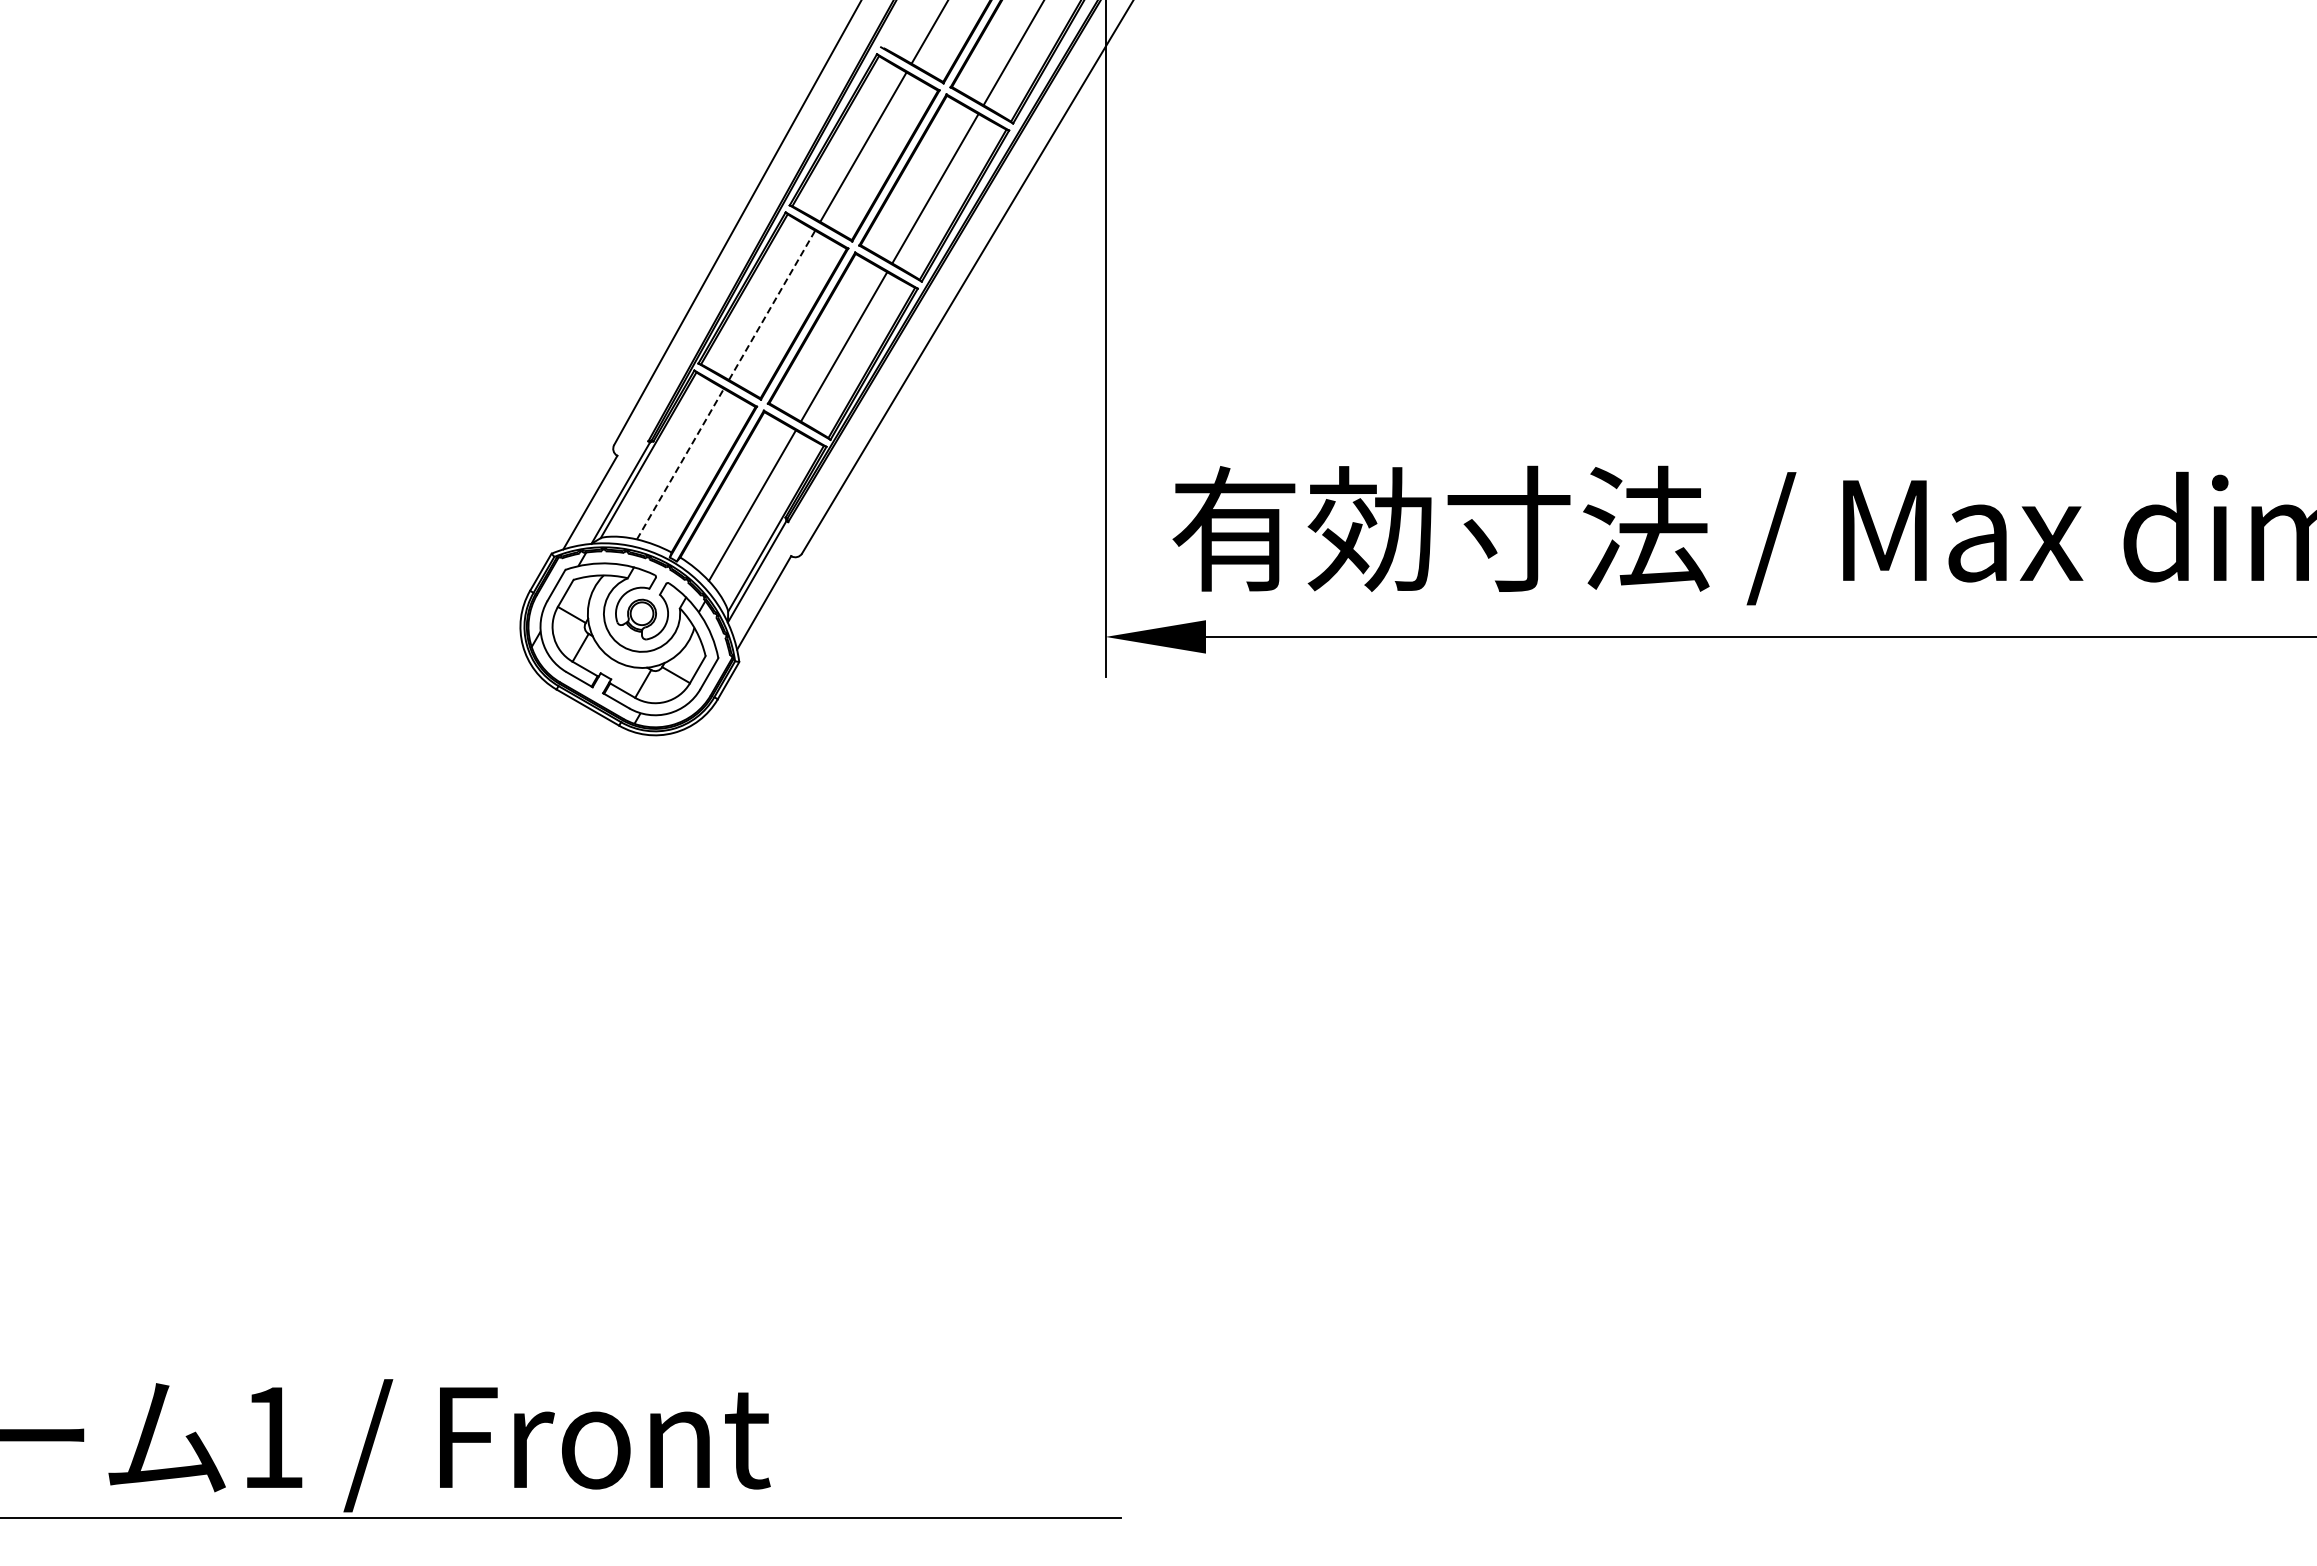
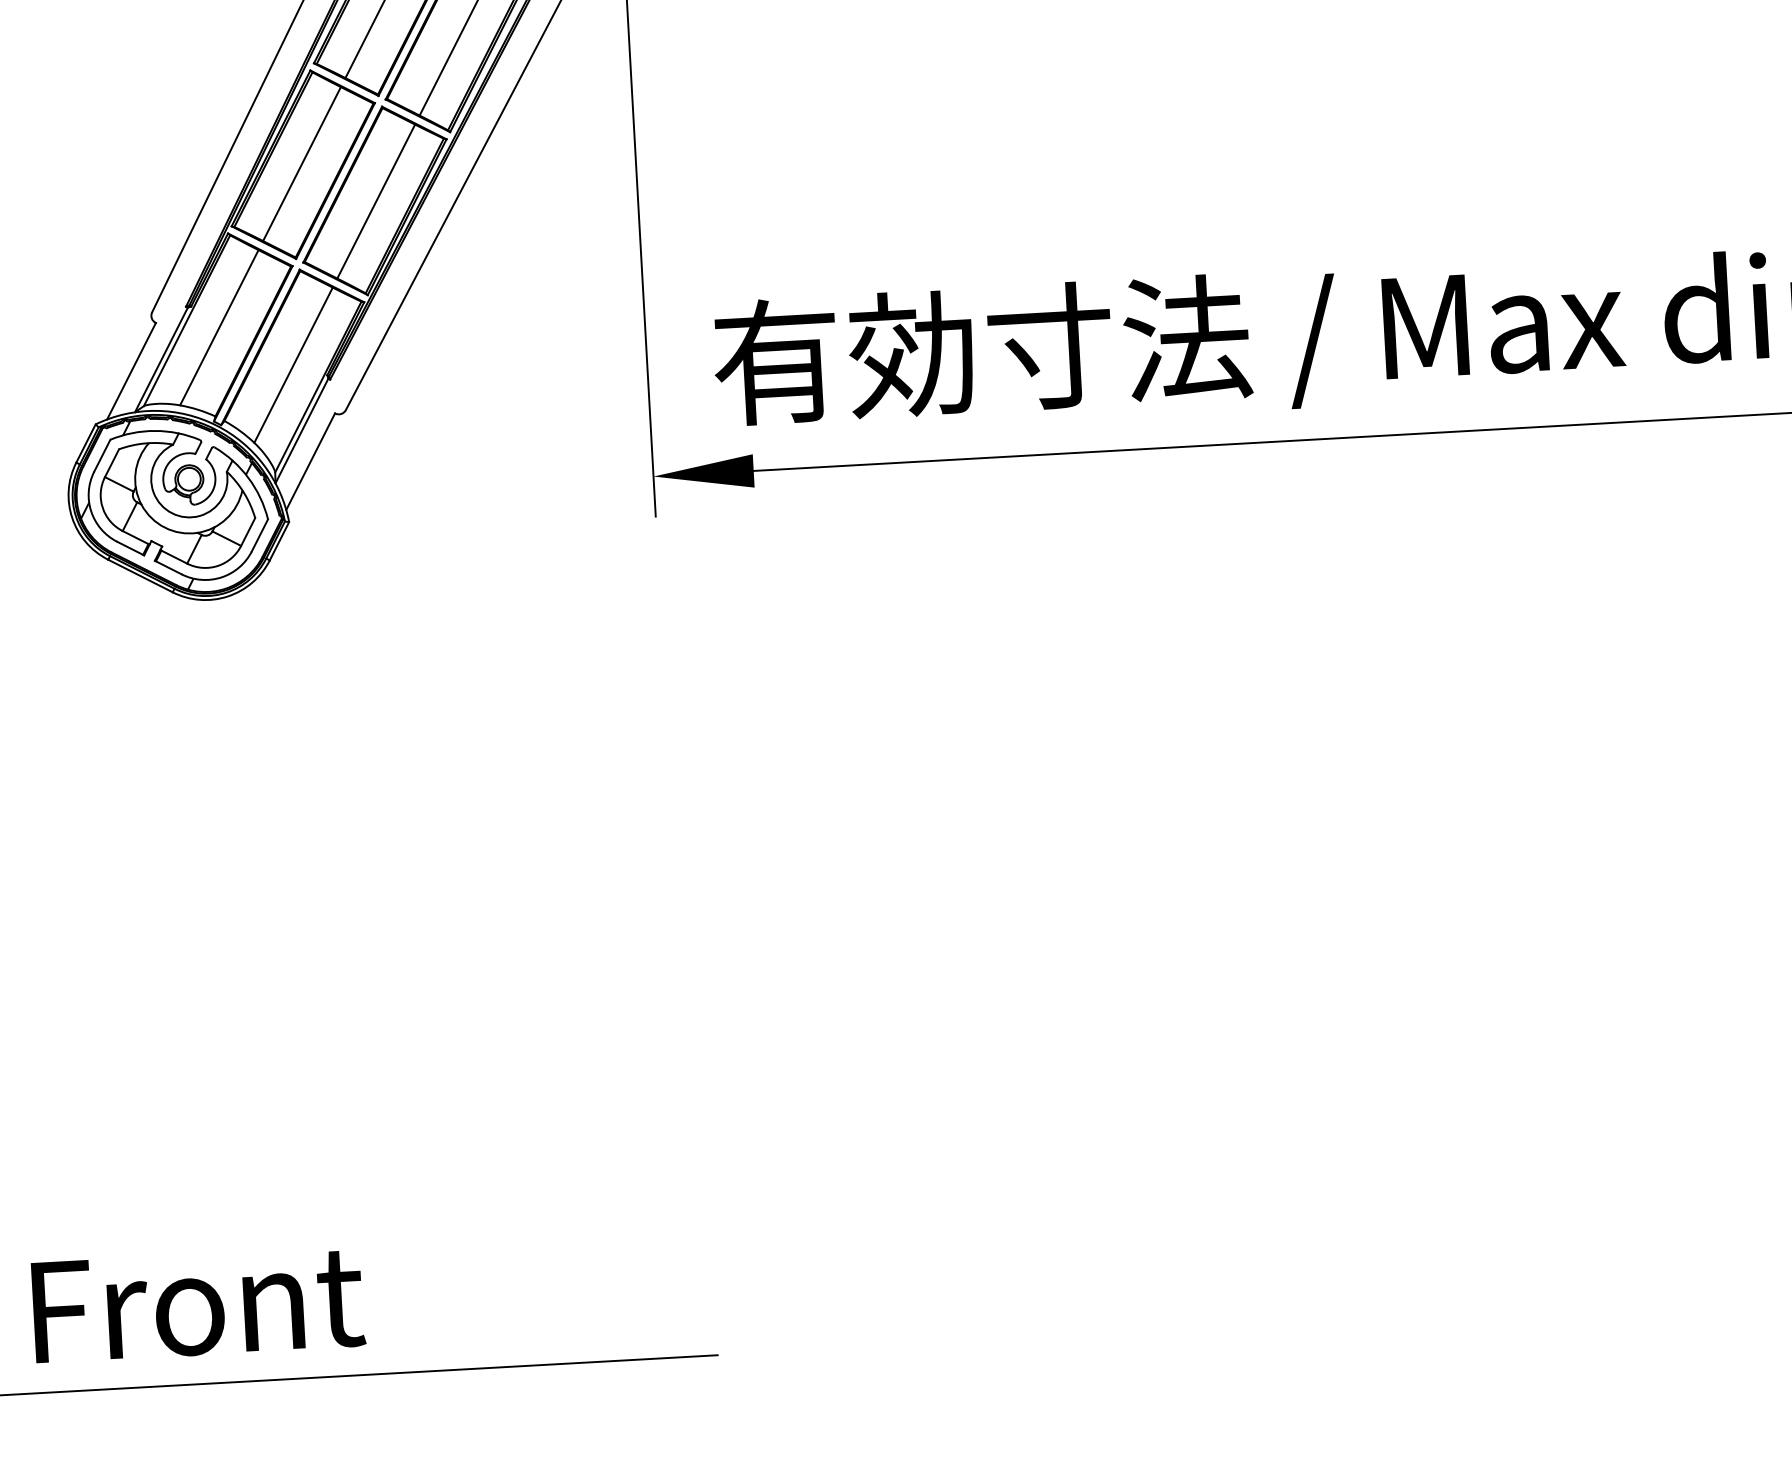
line: (772, 304) -> (302, 163), dashed -> solid
line: (680, 464) -> (219, 328), dashed -> solid

